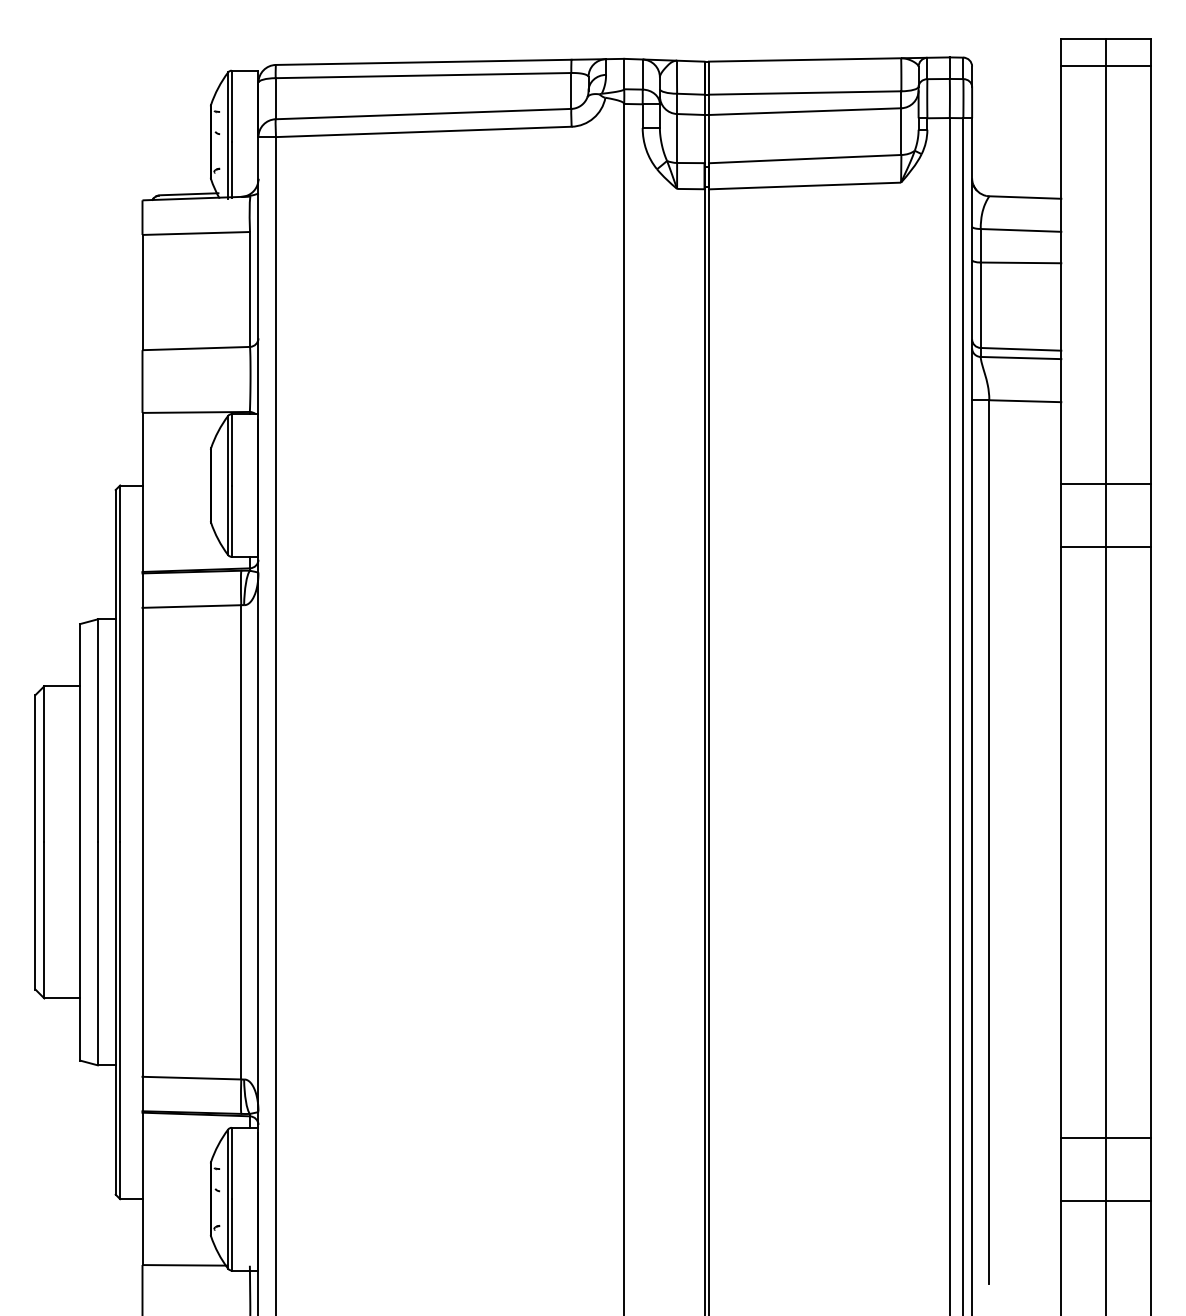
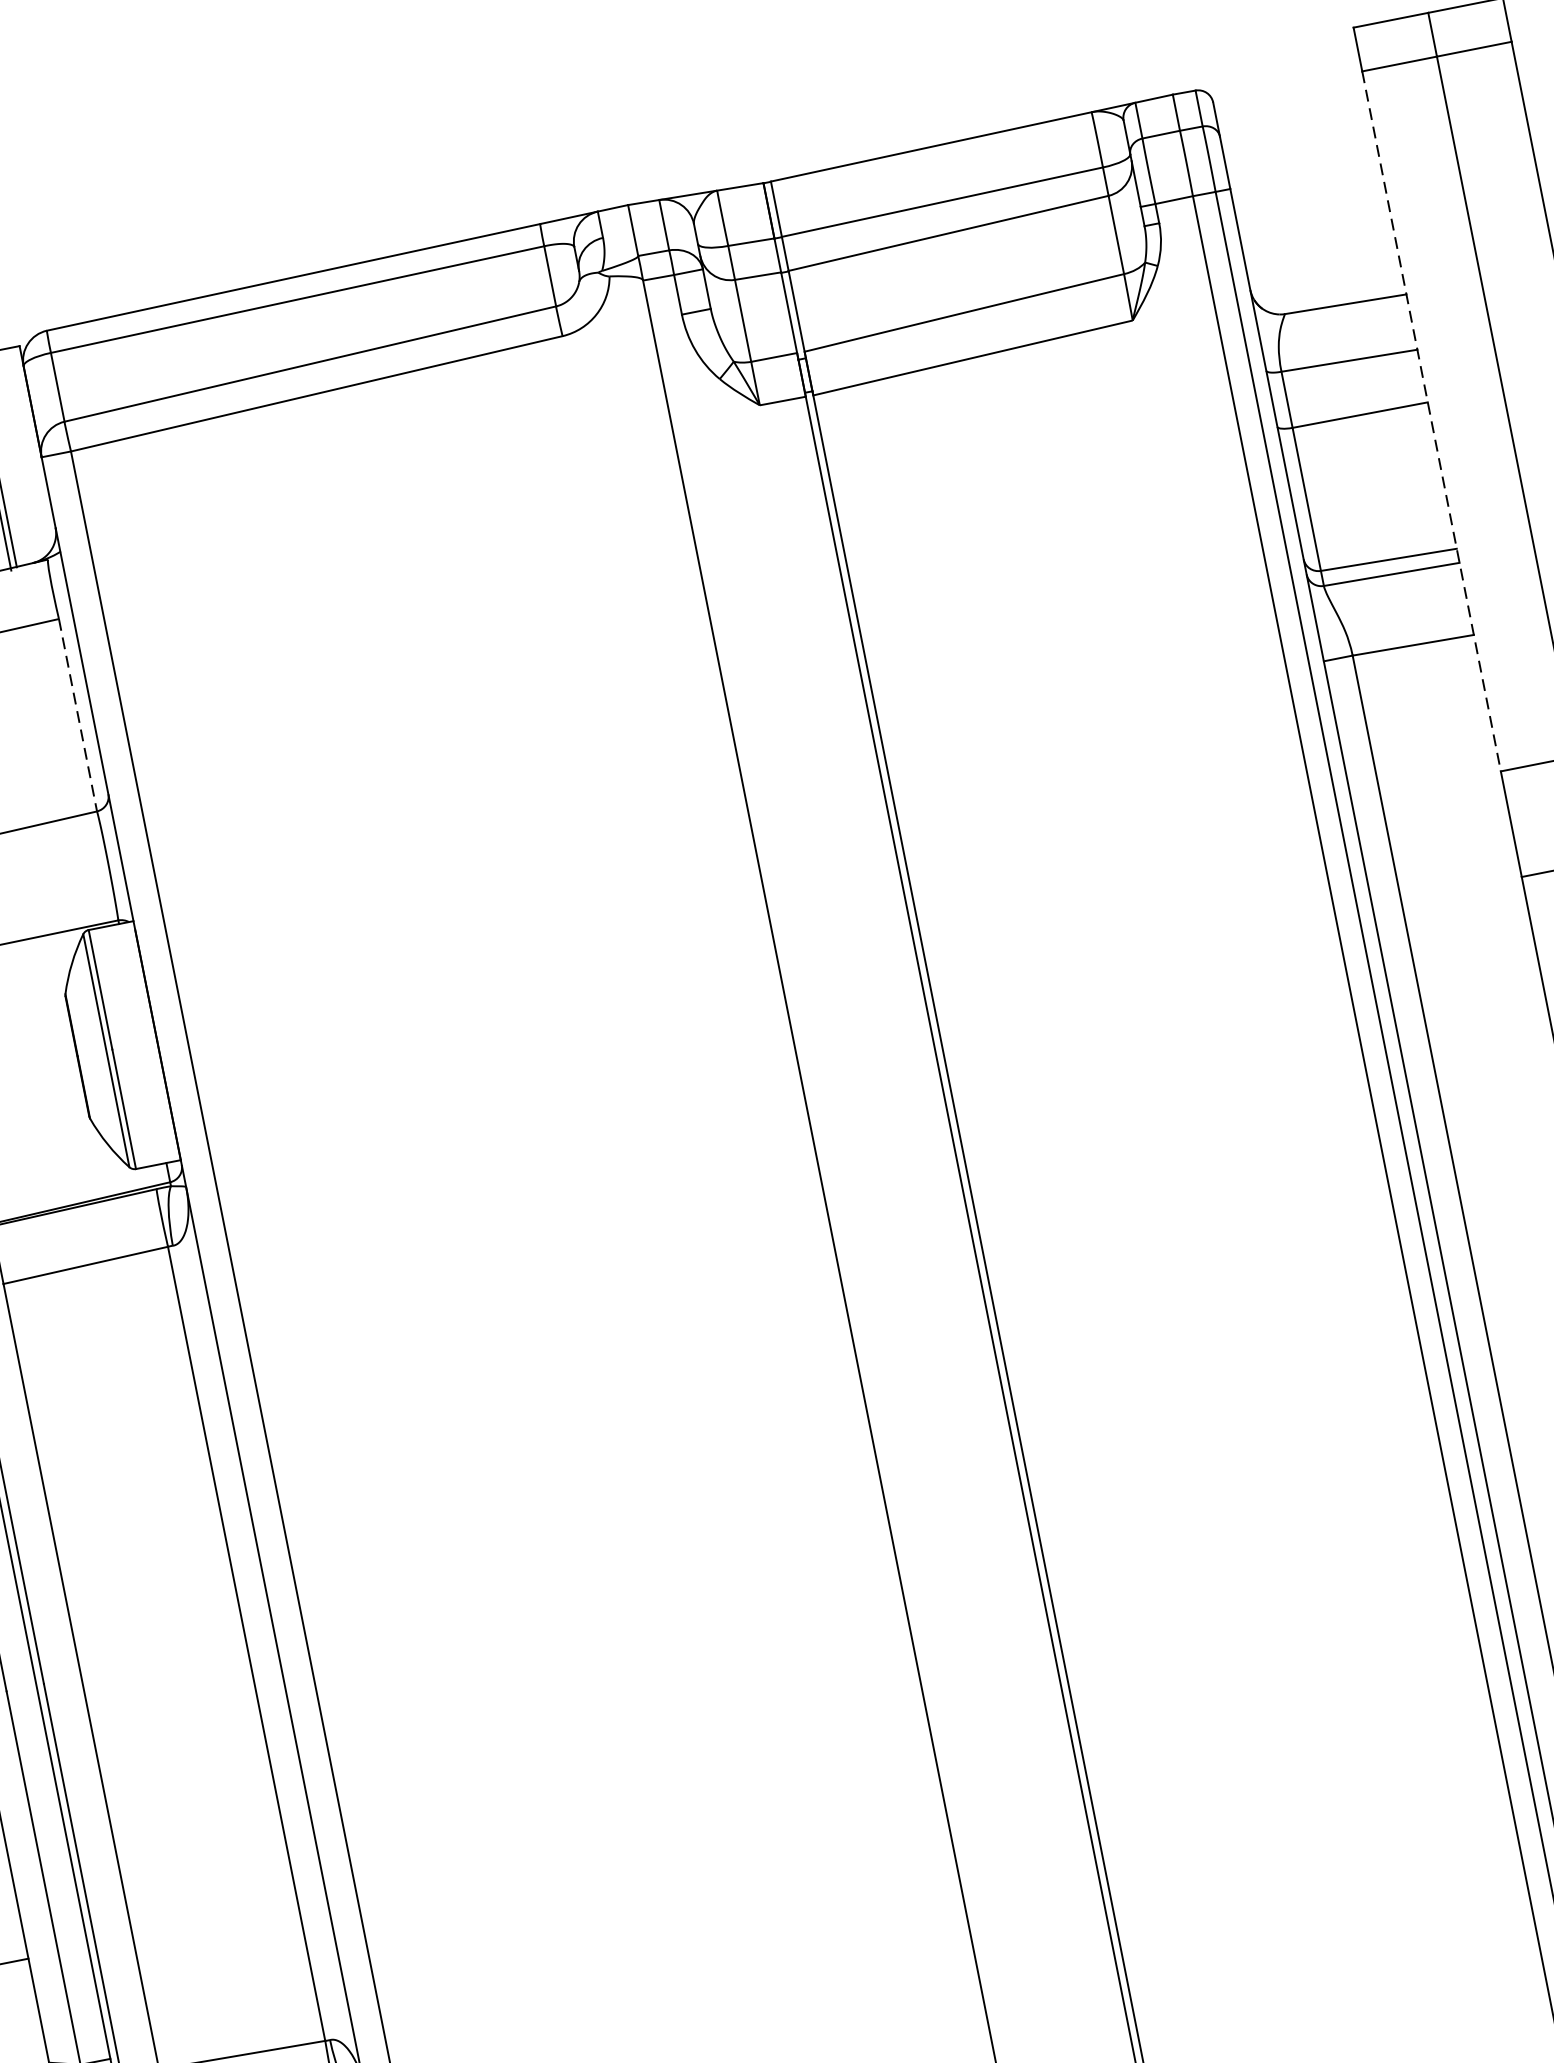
line: (1061, 275) -> (1432, 422), solid -> dashed
line: (250, 289) -> (78, 715), solid -> dashed

